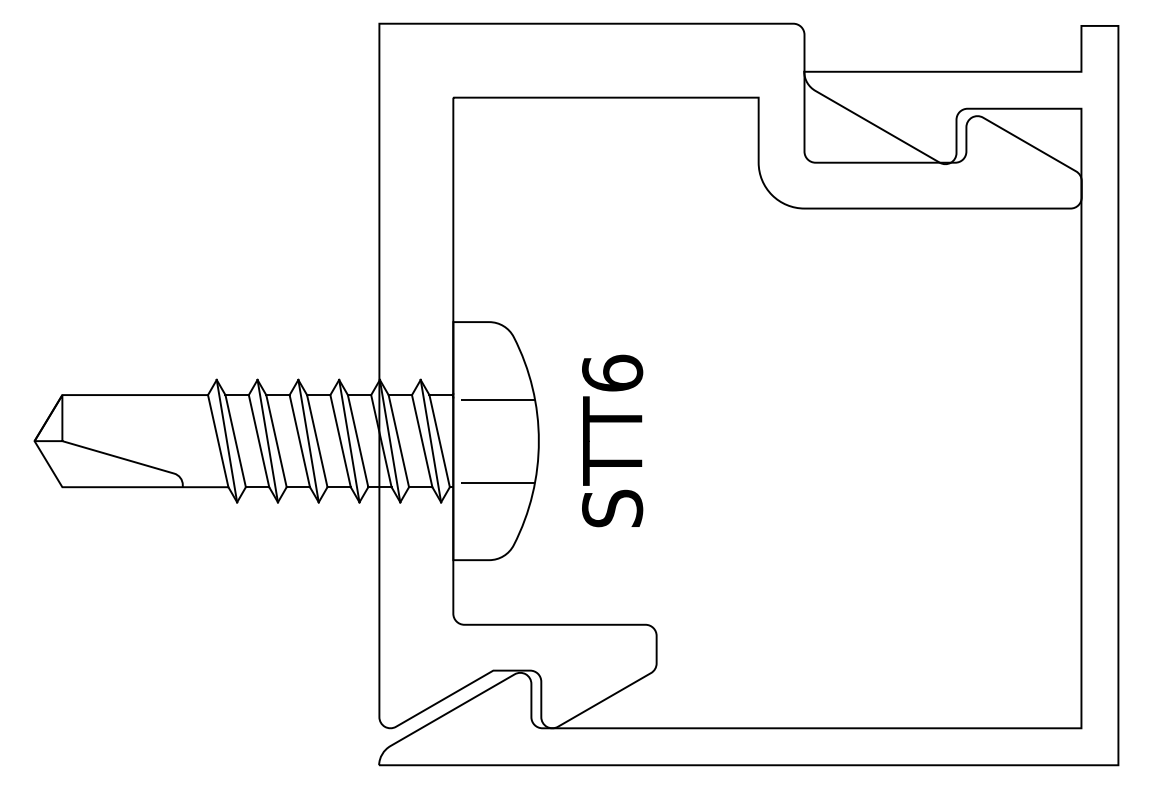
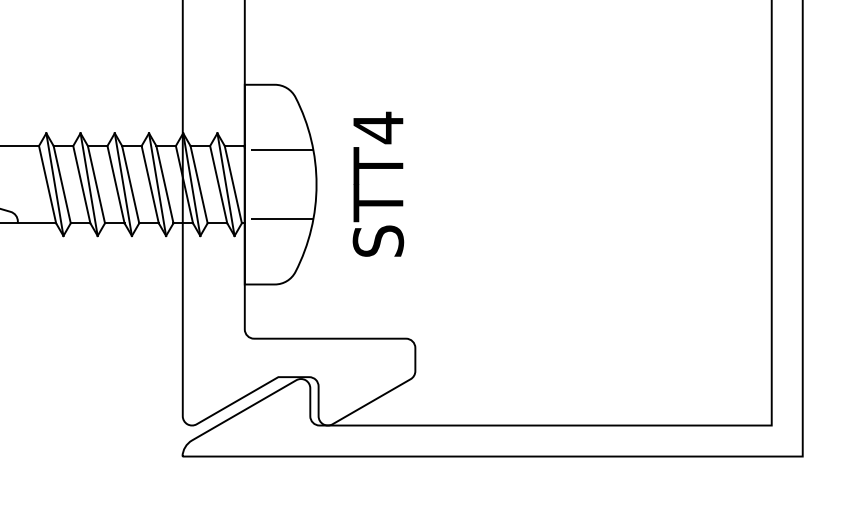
text: (612, 373) -> (378, 127), STT6 -> STT4

